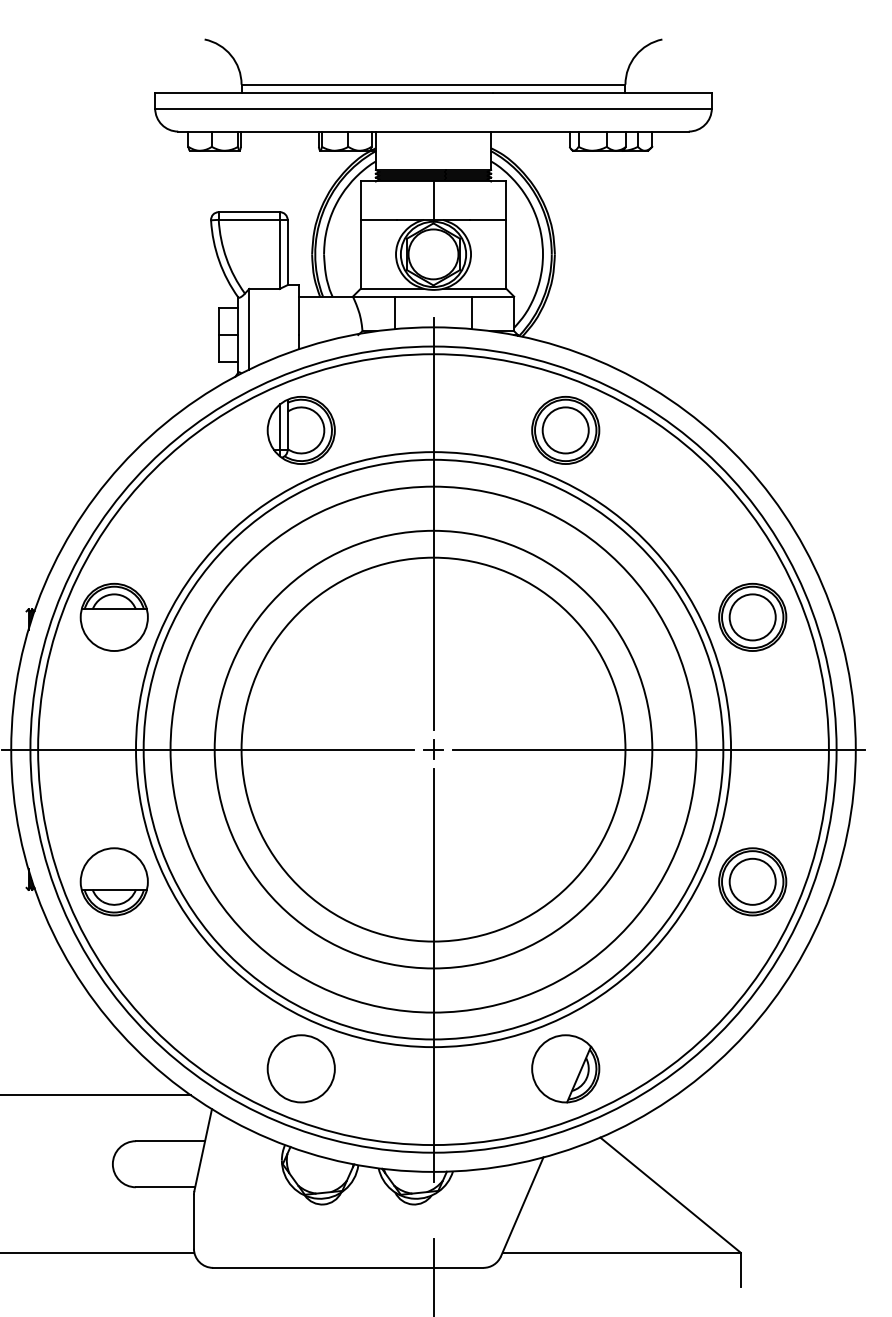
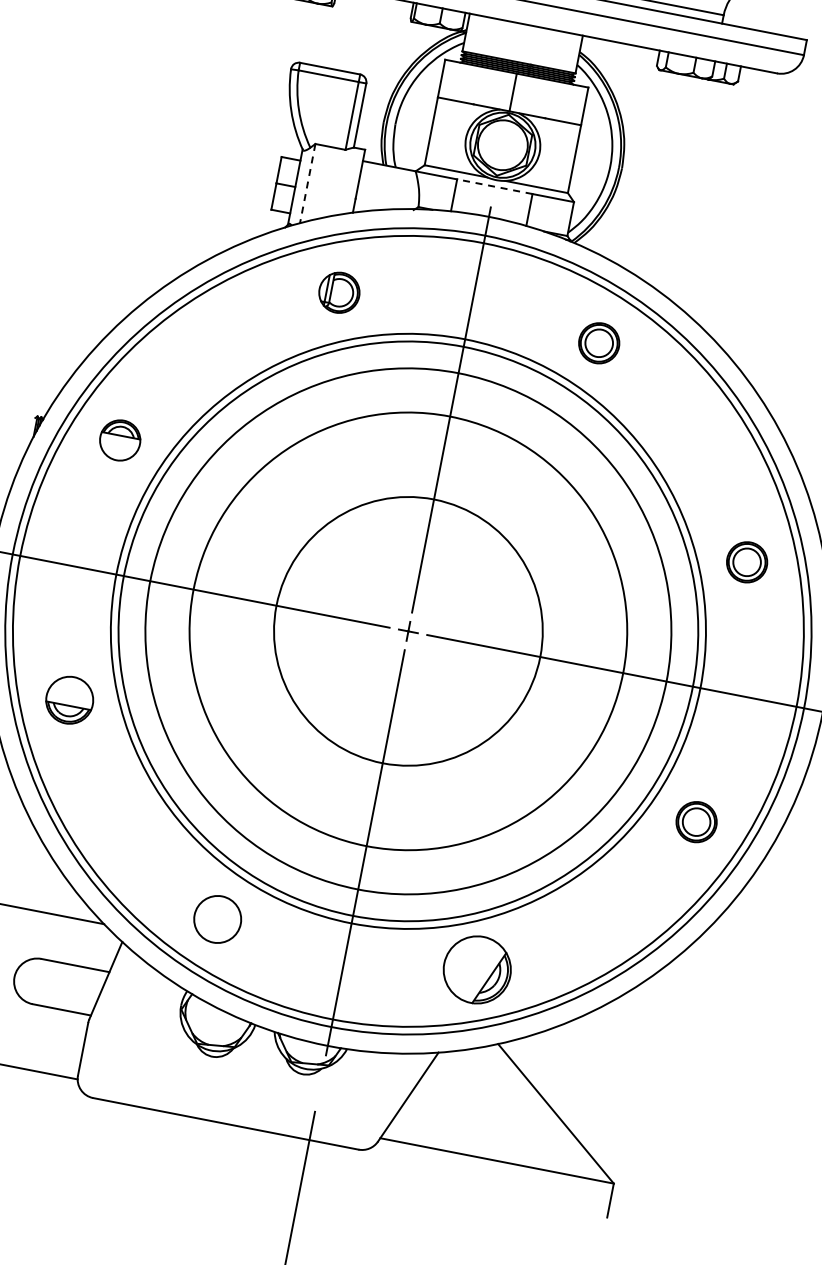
line: (433, 296) -> (494, 186), solid -> dashed
line: (249, 329) -> (307, 183), solid -> dashed
part: (300, 430) -> (338, 292), size x0.6
part: (565, 430) -> (598, 343), size x0.6
part: (113, 616) -> (119, 439), size x0.6
part: (752, 616) -> (746, 561), size x0.6
circle: (433, 749) -> (408, 631), size x0.7
part: (113, 881) -> (69, 699), size x0.7
part: (752, 881) -> (696, 821), size x0.6
circle: (300, 1068) -> (216, 919), size x0.7

